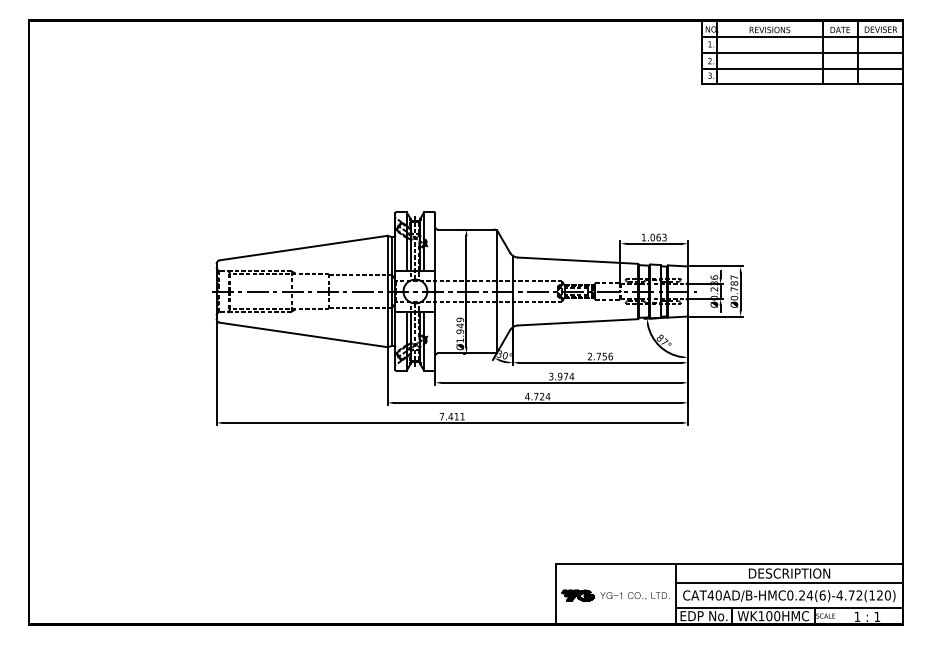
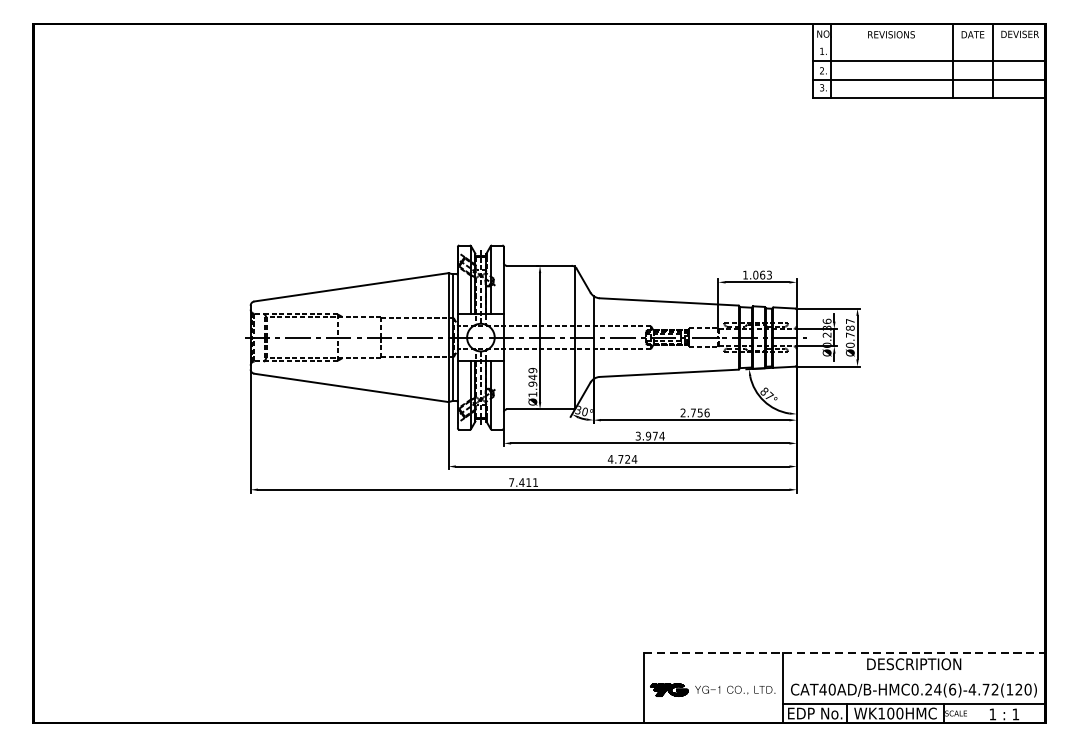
line: (802, 36) -> (929, 42), removed
line: (730, 564) -> (845, 653), solid -> dashed
line: (789, 582) -> (914, 674), removed

